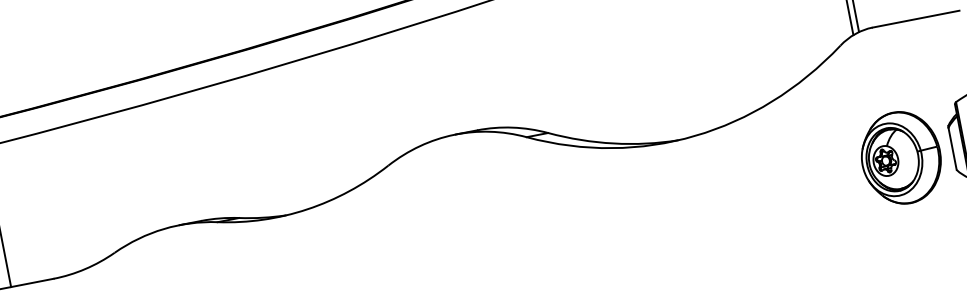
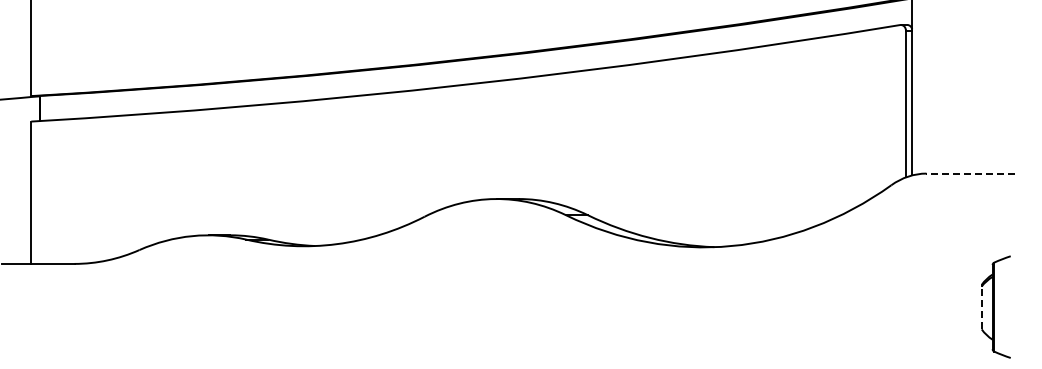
line: (915, 19) -> (970, 173), solid -> dashed
line: (952, 148) -> (981, 307), solid -> dashed
part: (901, 158) -> (929, 307), removed

